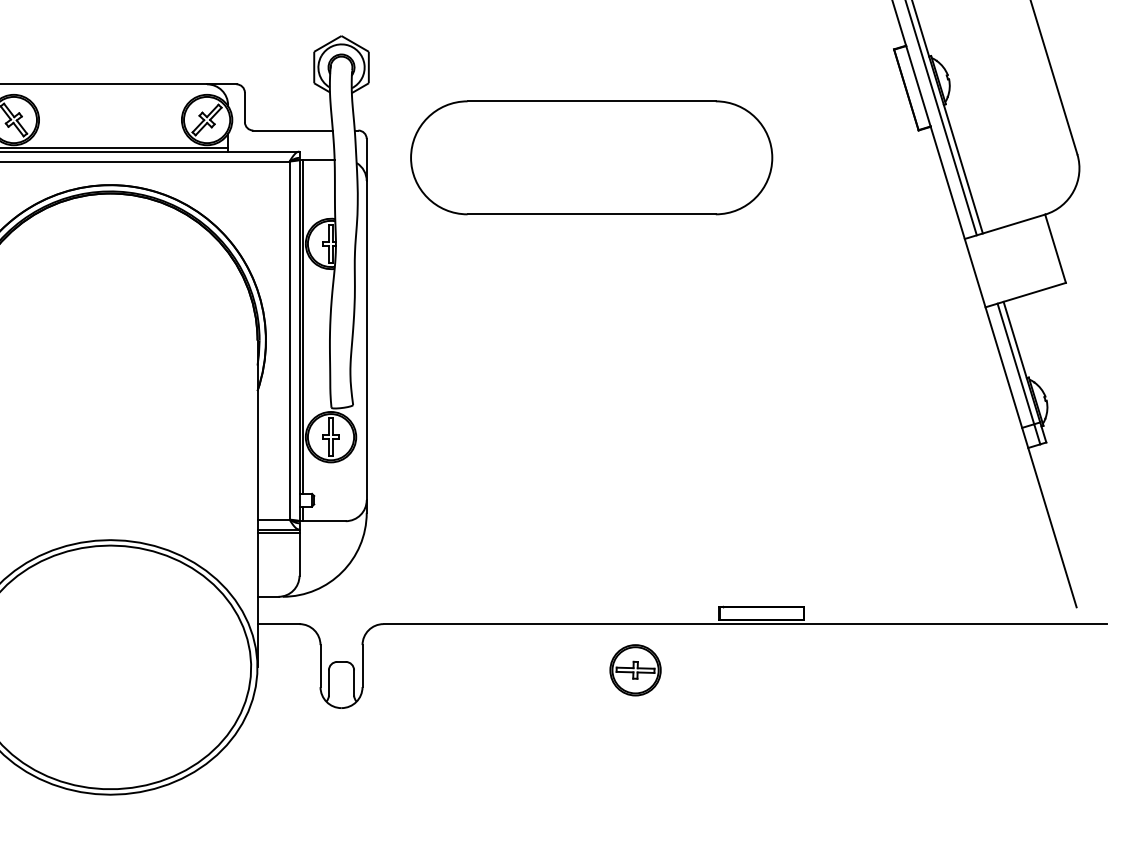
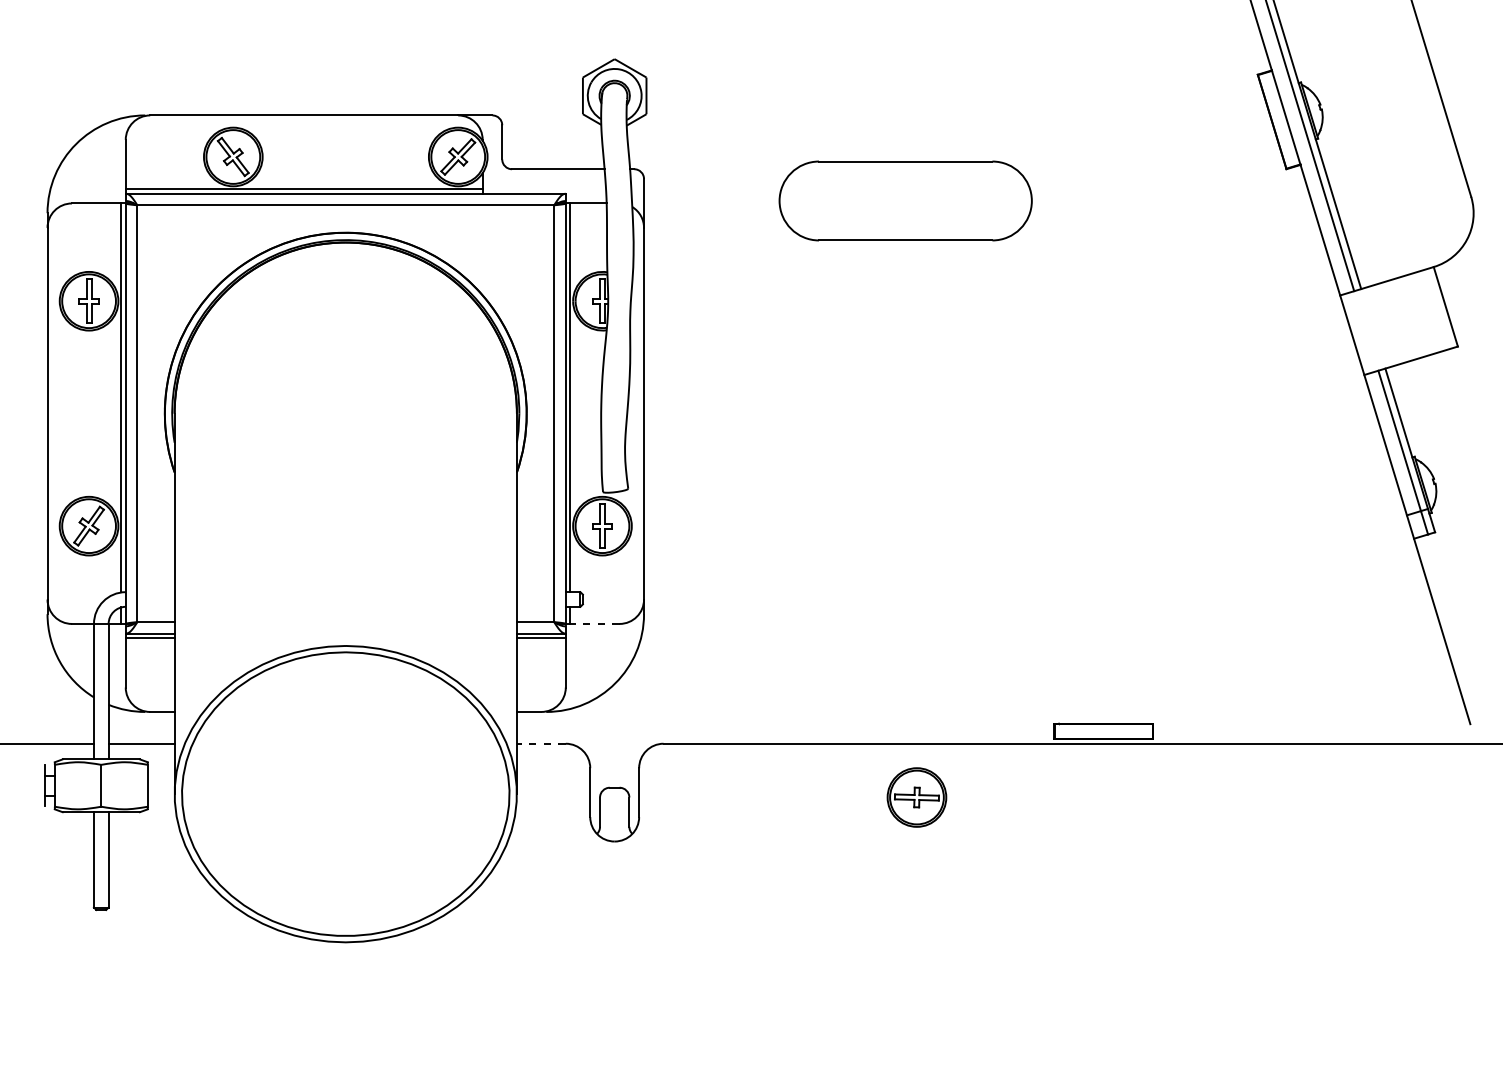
part: (591, 157) -> (905, 200), size x0.6
line: (324, 520) -> (594, 623), solid -> dashed
line: (277, 623) -> (540, 743), solid -> dashed
part: (635, 670) -> (916, 797), moved

